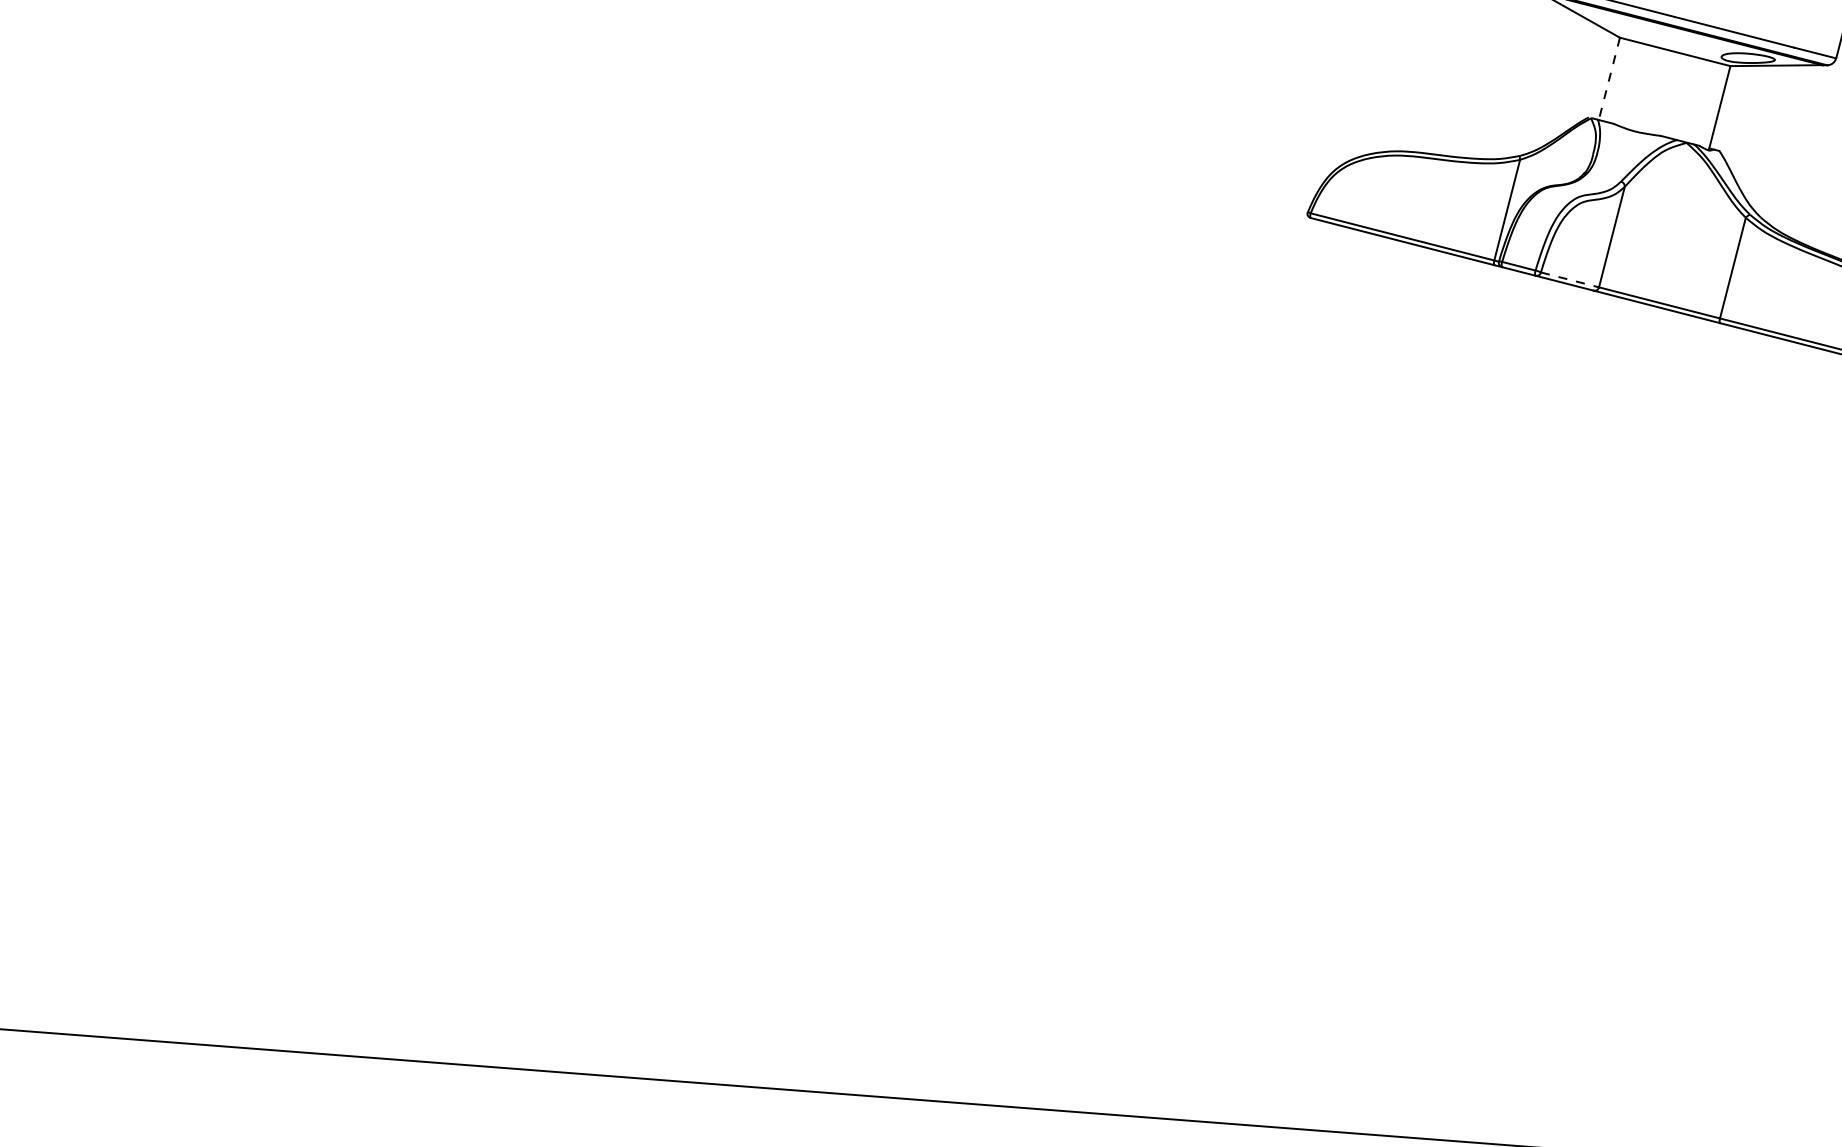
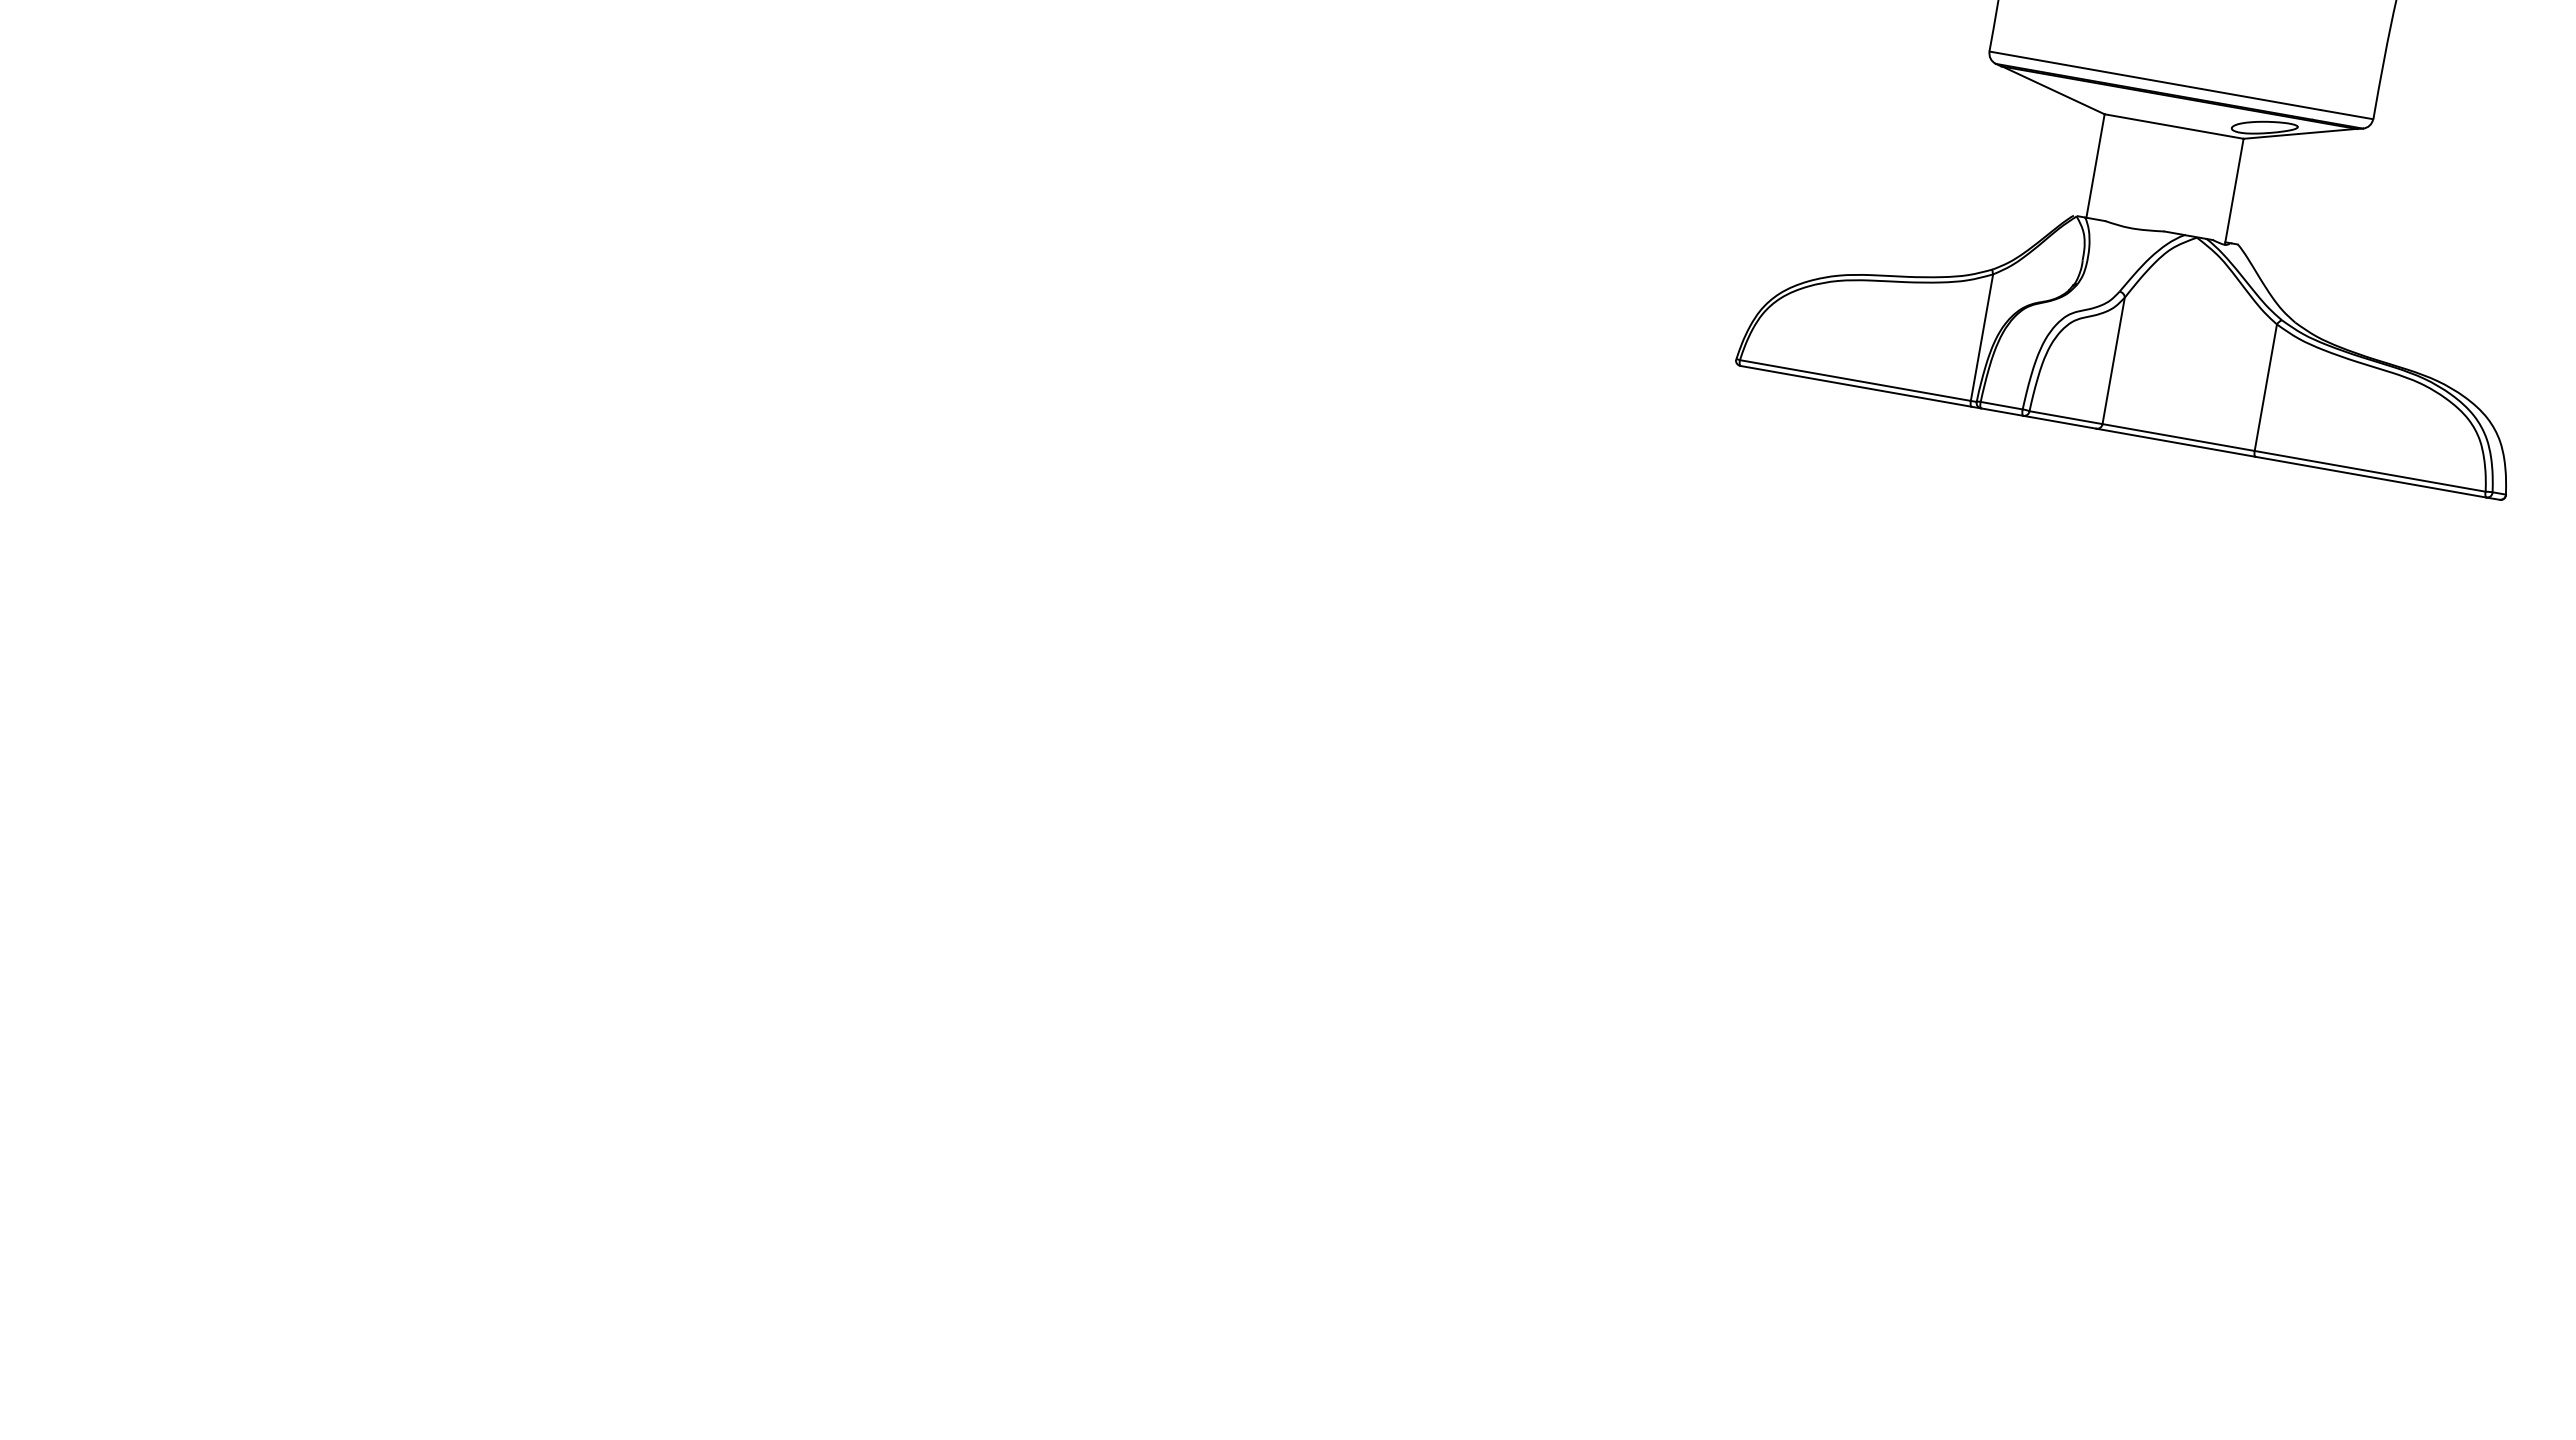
line: (1609, 79) -> (2095, 166), dashed -> solid
line: (1570, 279) -> (2066, 417), dashed -> solid

